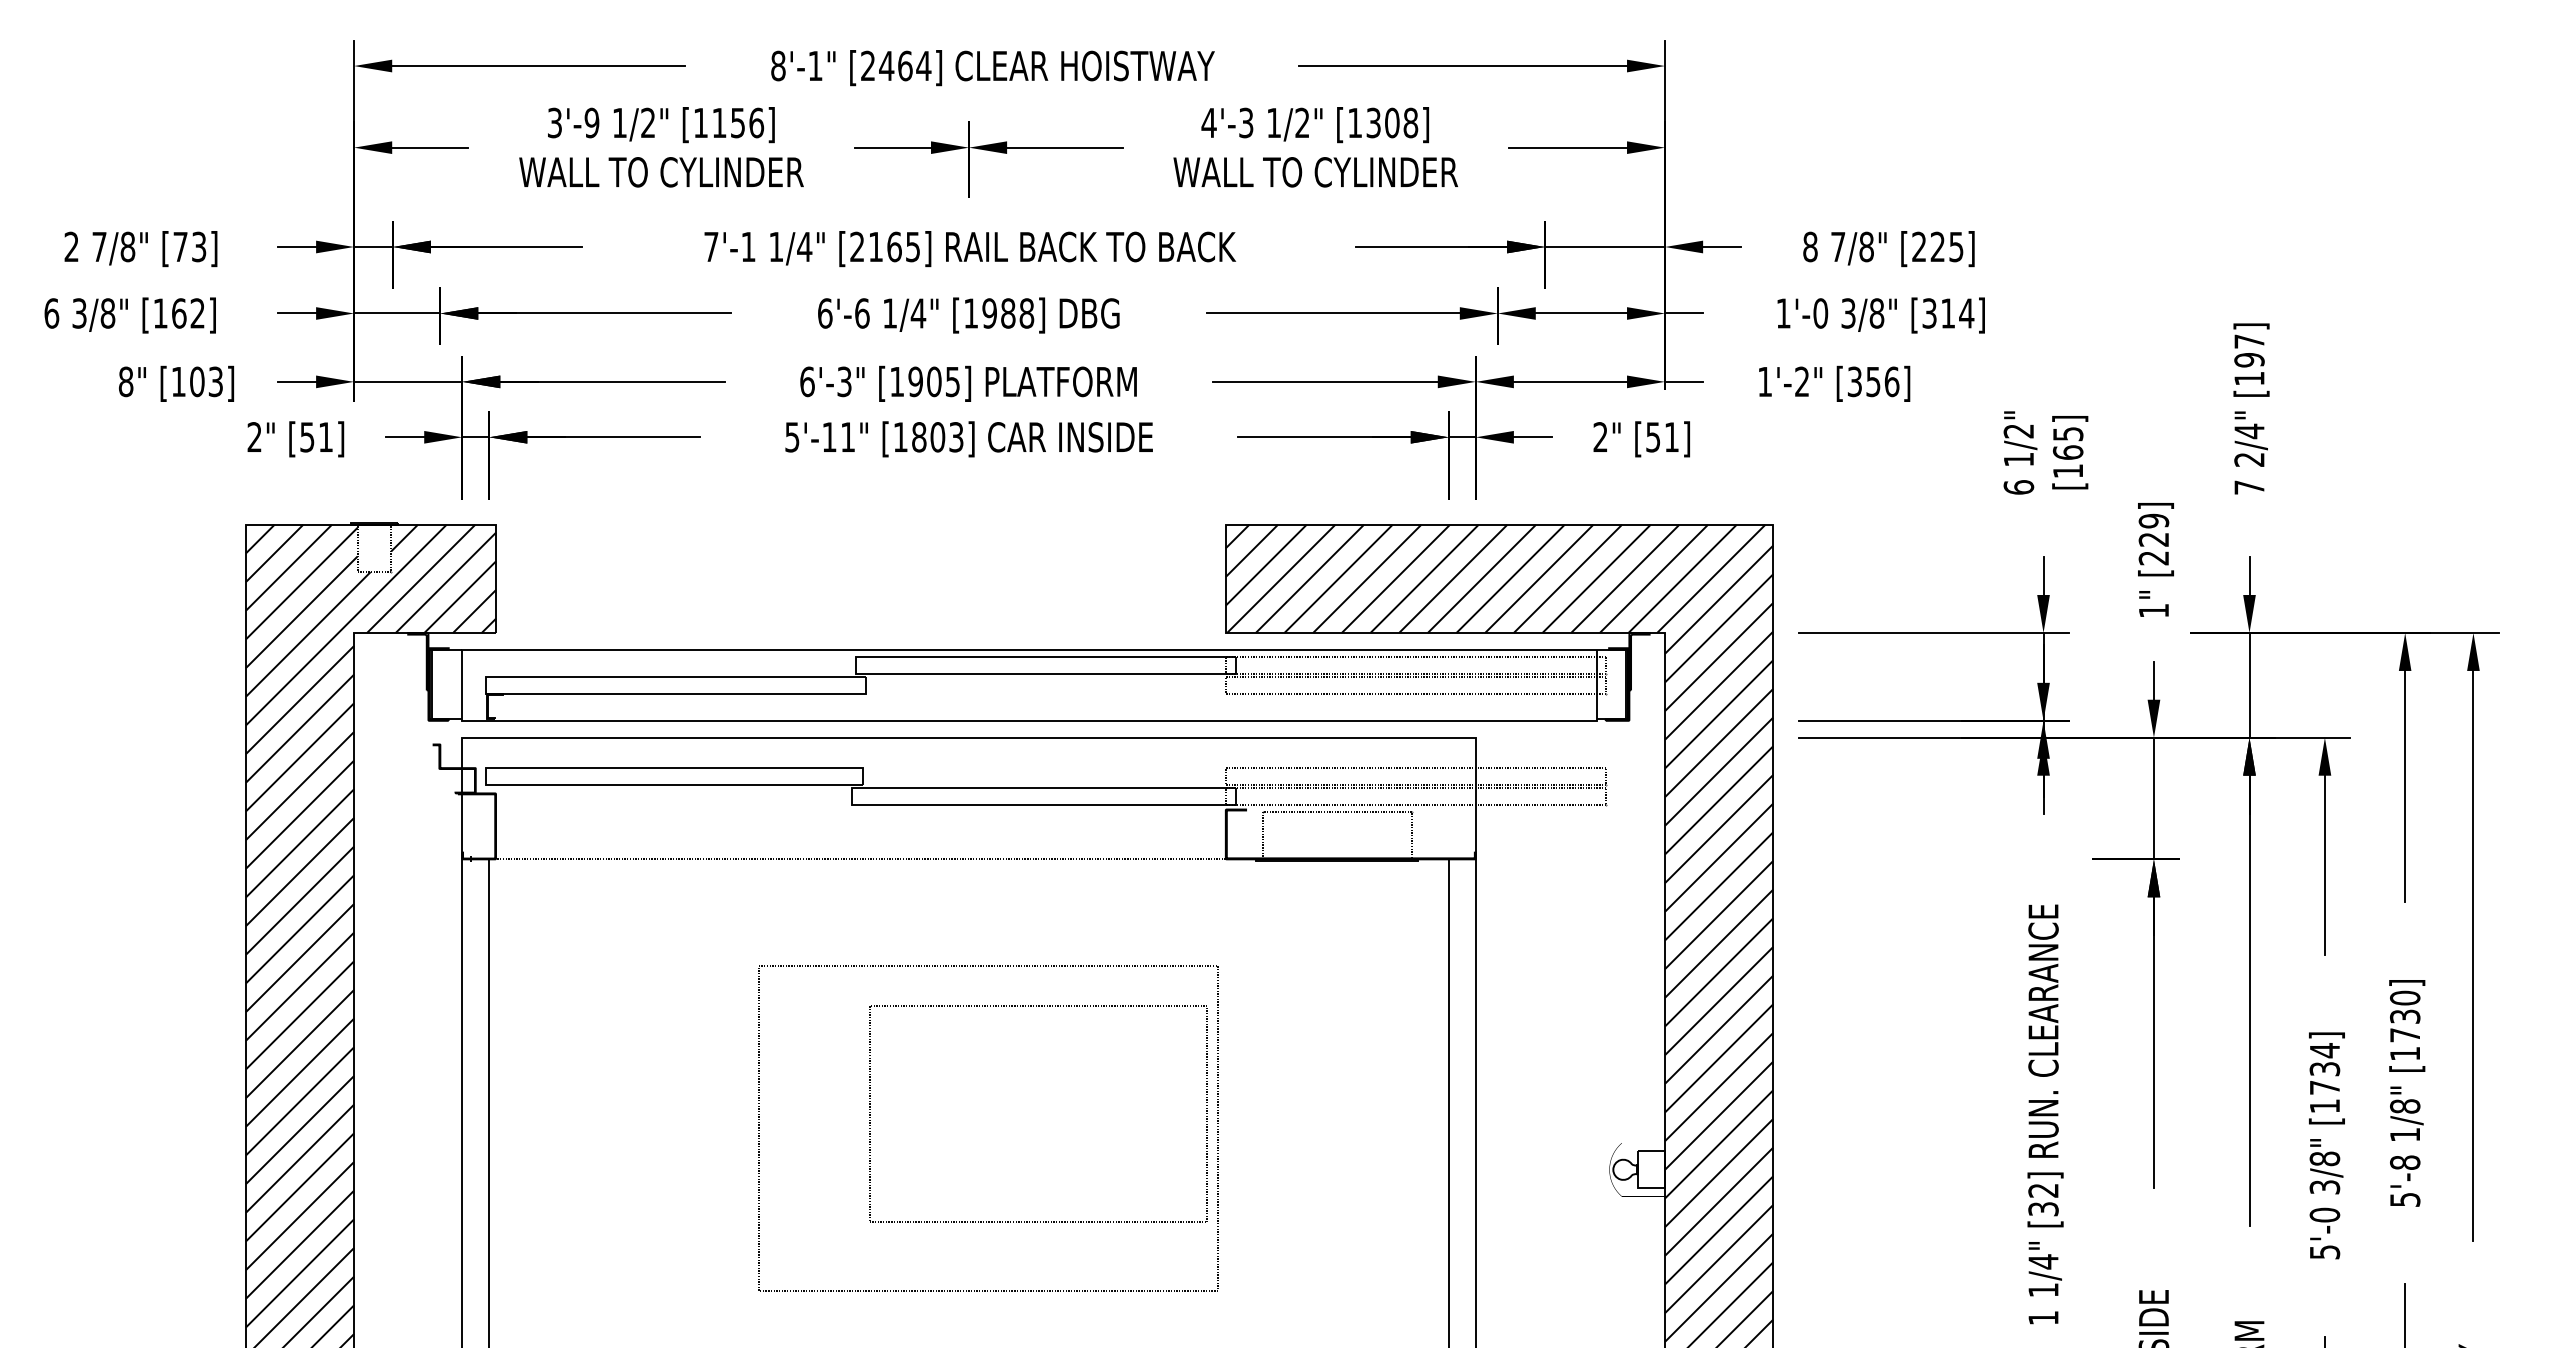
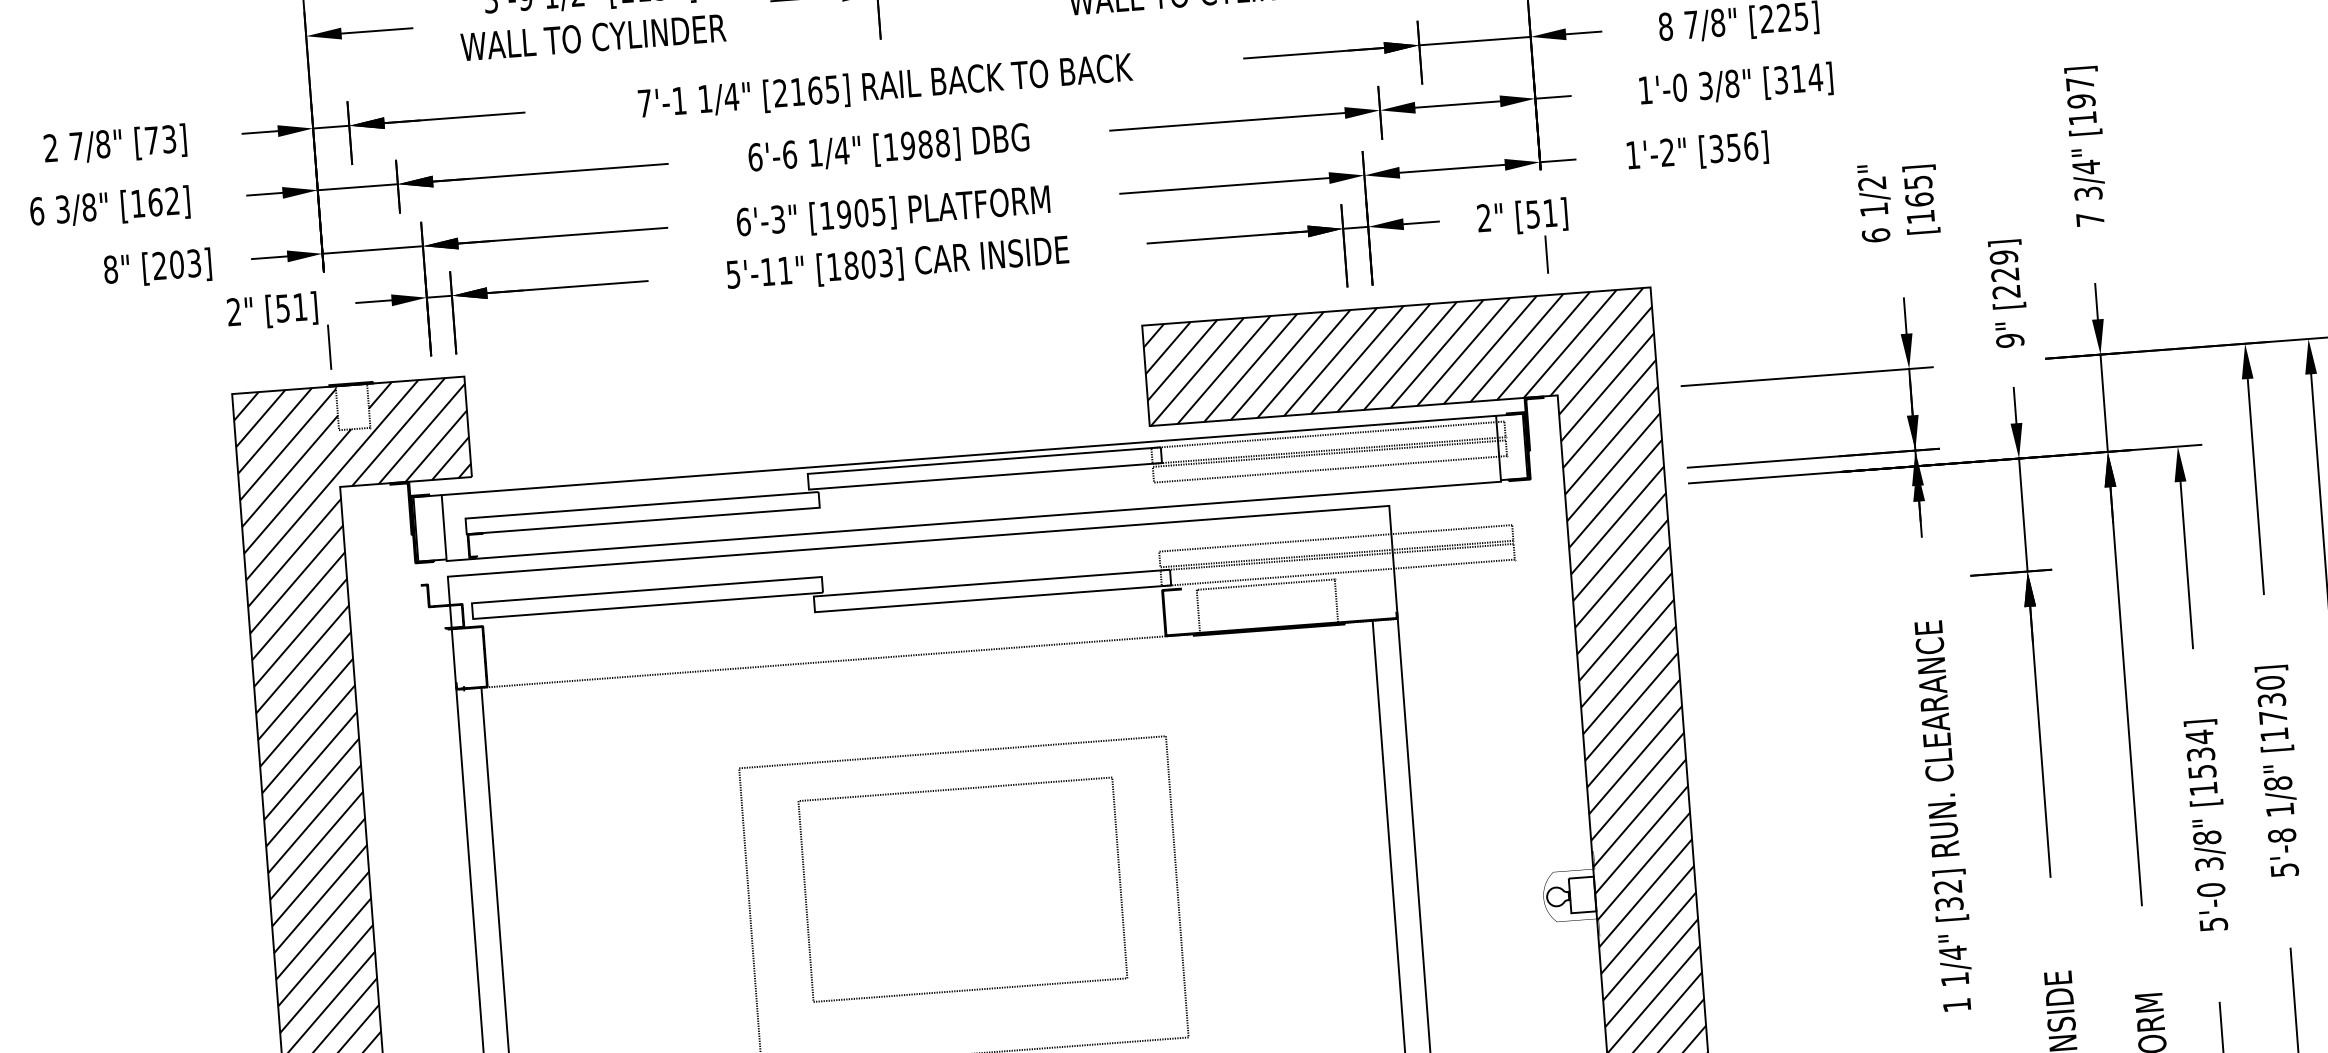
text: (178, 381) -> (159, 265), [103] -> [203]
text: (2249, 459) -> (2088, 193), 2/4" -> 3/4"
line: (1664, 480) -> (1546, 253), added
line: (354, 482) -> (329, 347), added
text: (2153, 610) -> (2009, 340), 1" -> 9"
part: (1038, 1006) -> (955, 789), moved
text: (2325, 1087) -> (2202, 771), [1734] -> [1534]

